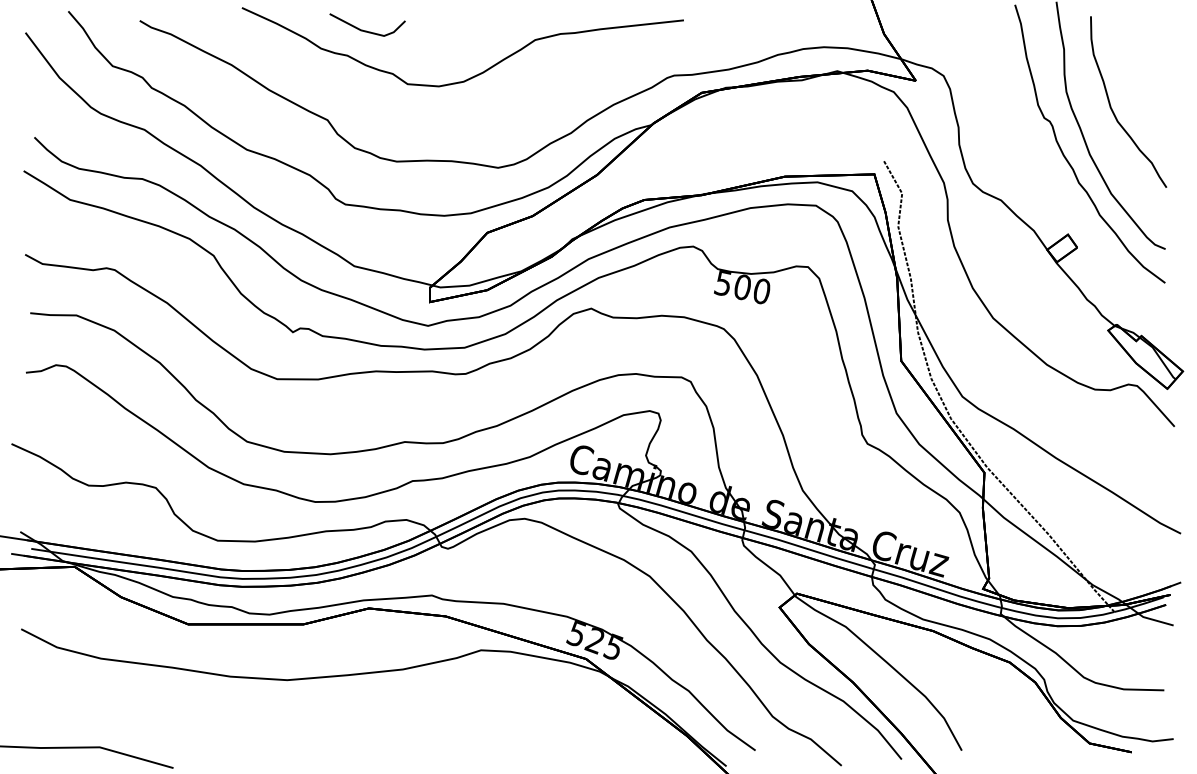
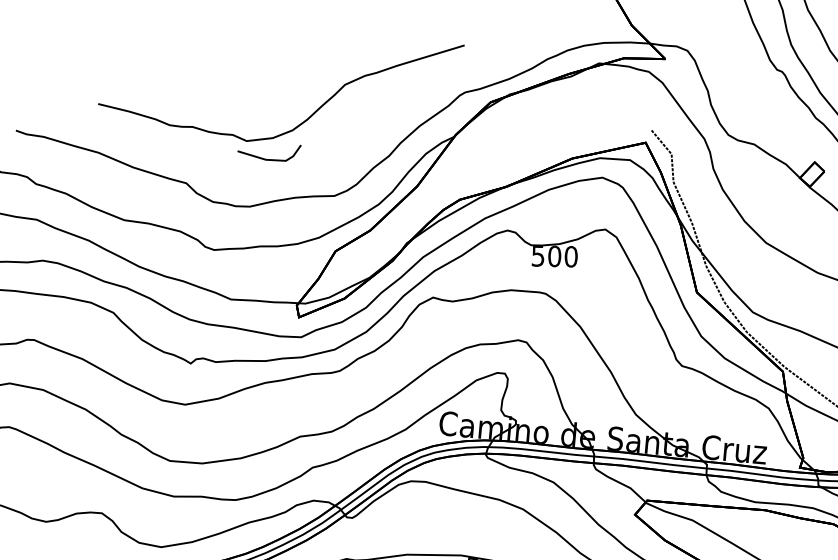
line: (366, 30) -> (270, 159), moved

